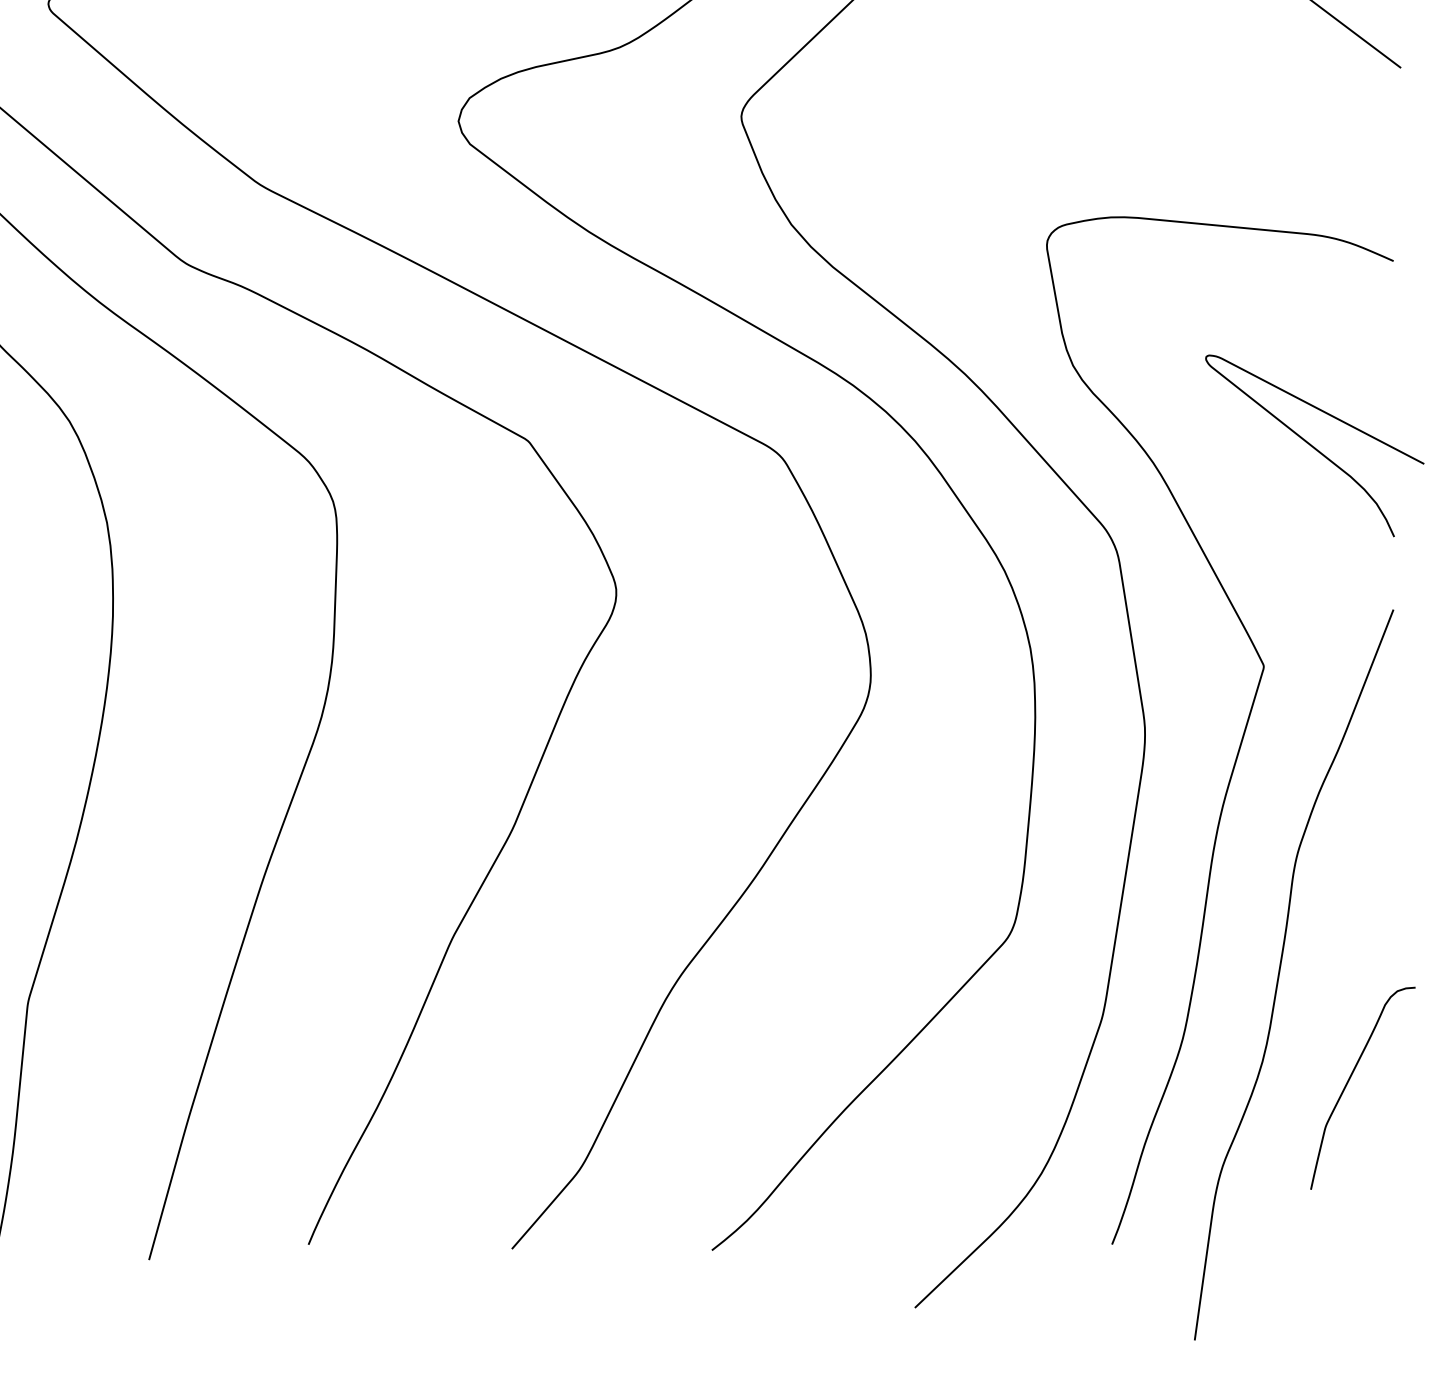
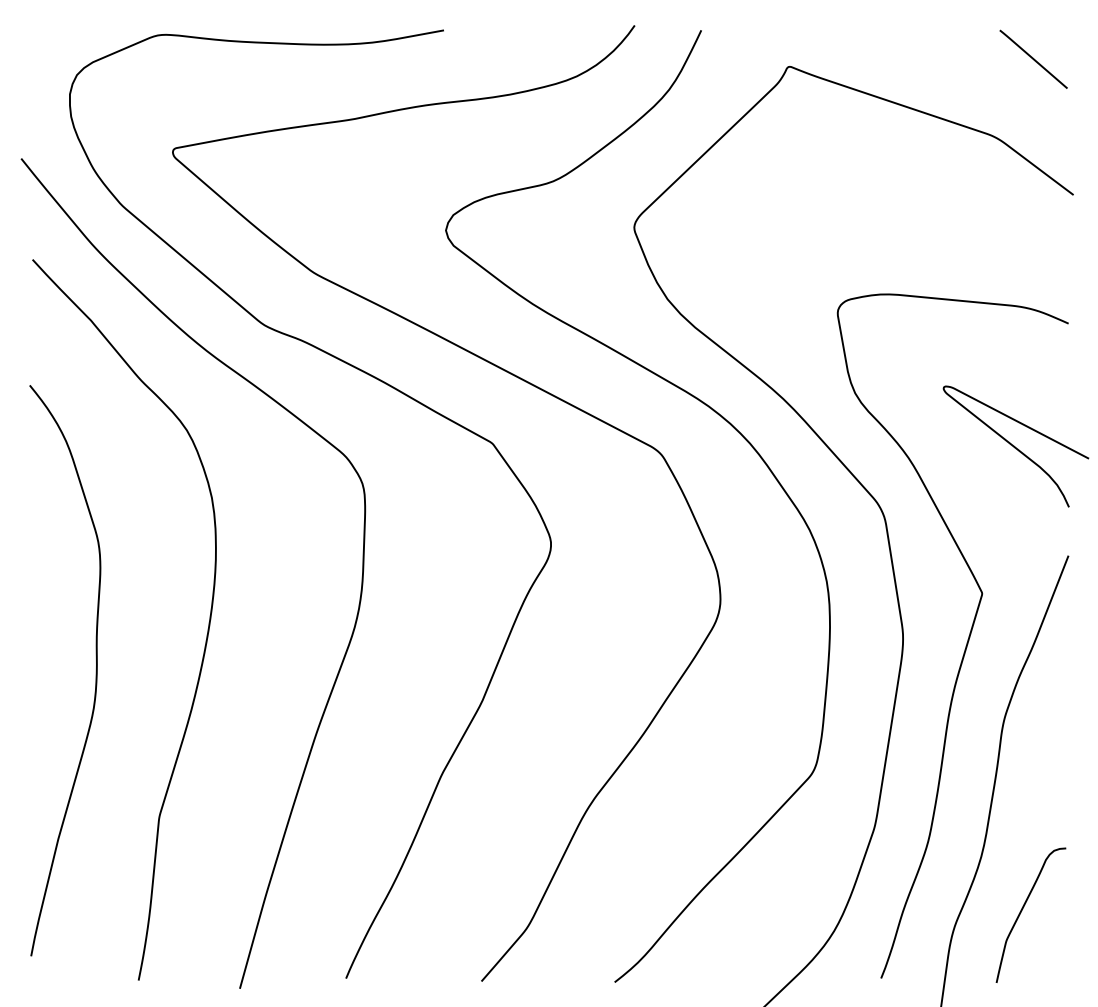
curve: (1349, 1080) -> (1022, 910), moved

